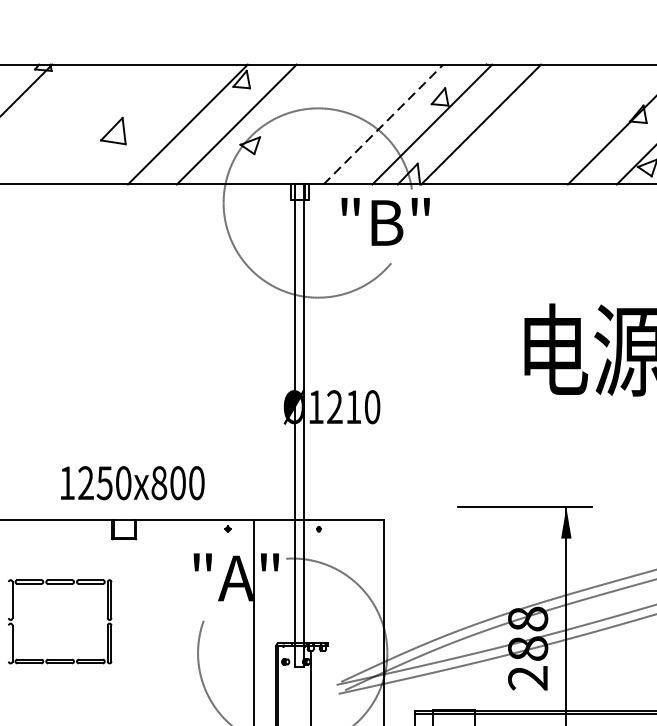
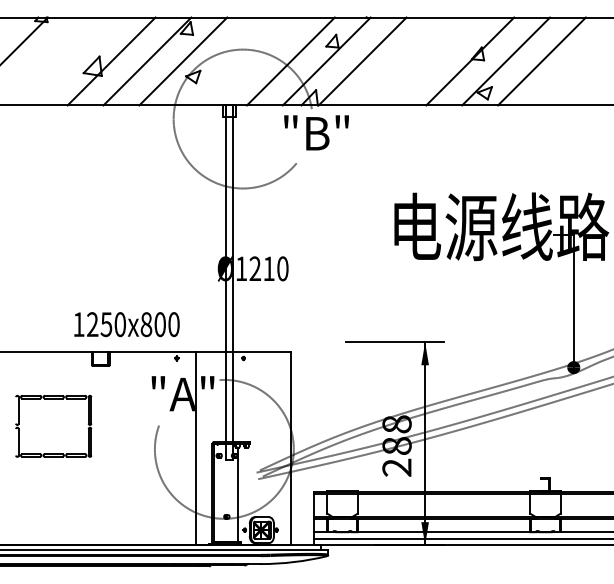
line: (138, 124) -> (111, 61), added
line: (384, 124) -> (291, 61), dashed -> solid
text: (385, 221) -> (316, 132), moved
text: (132, 483) -> (126, 324), moved

